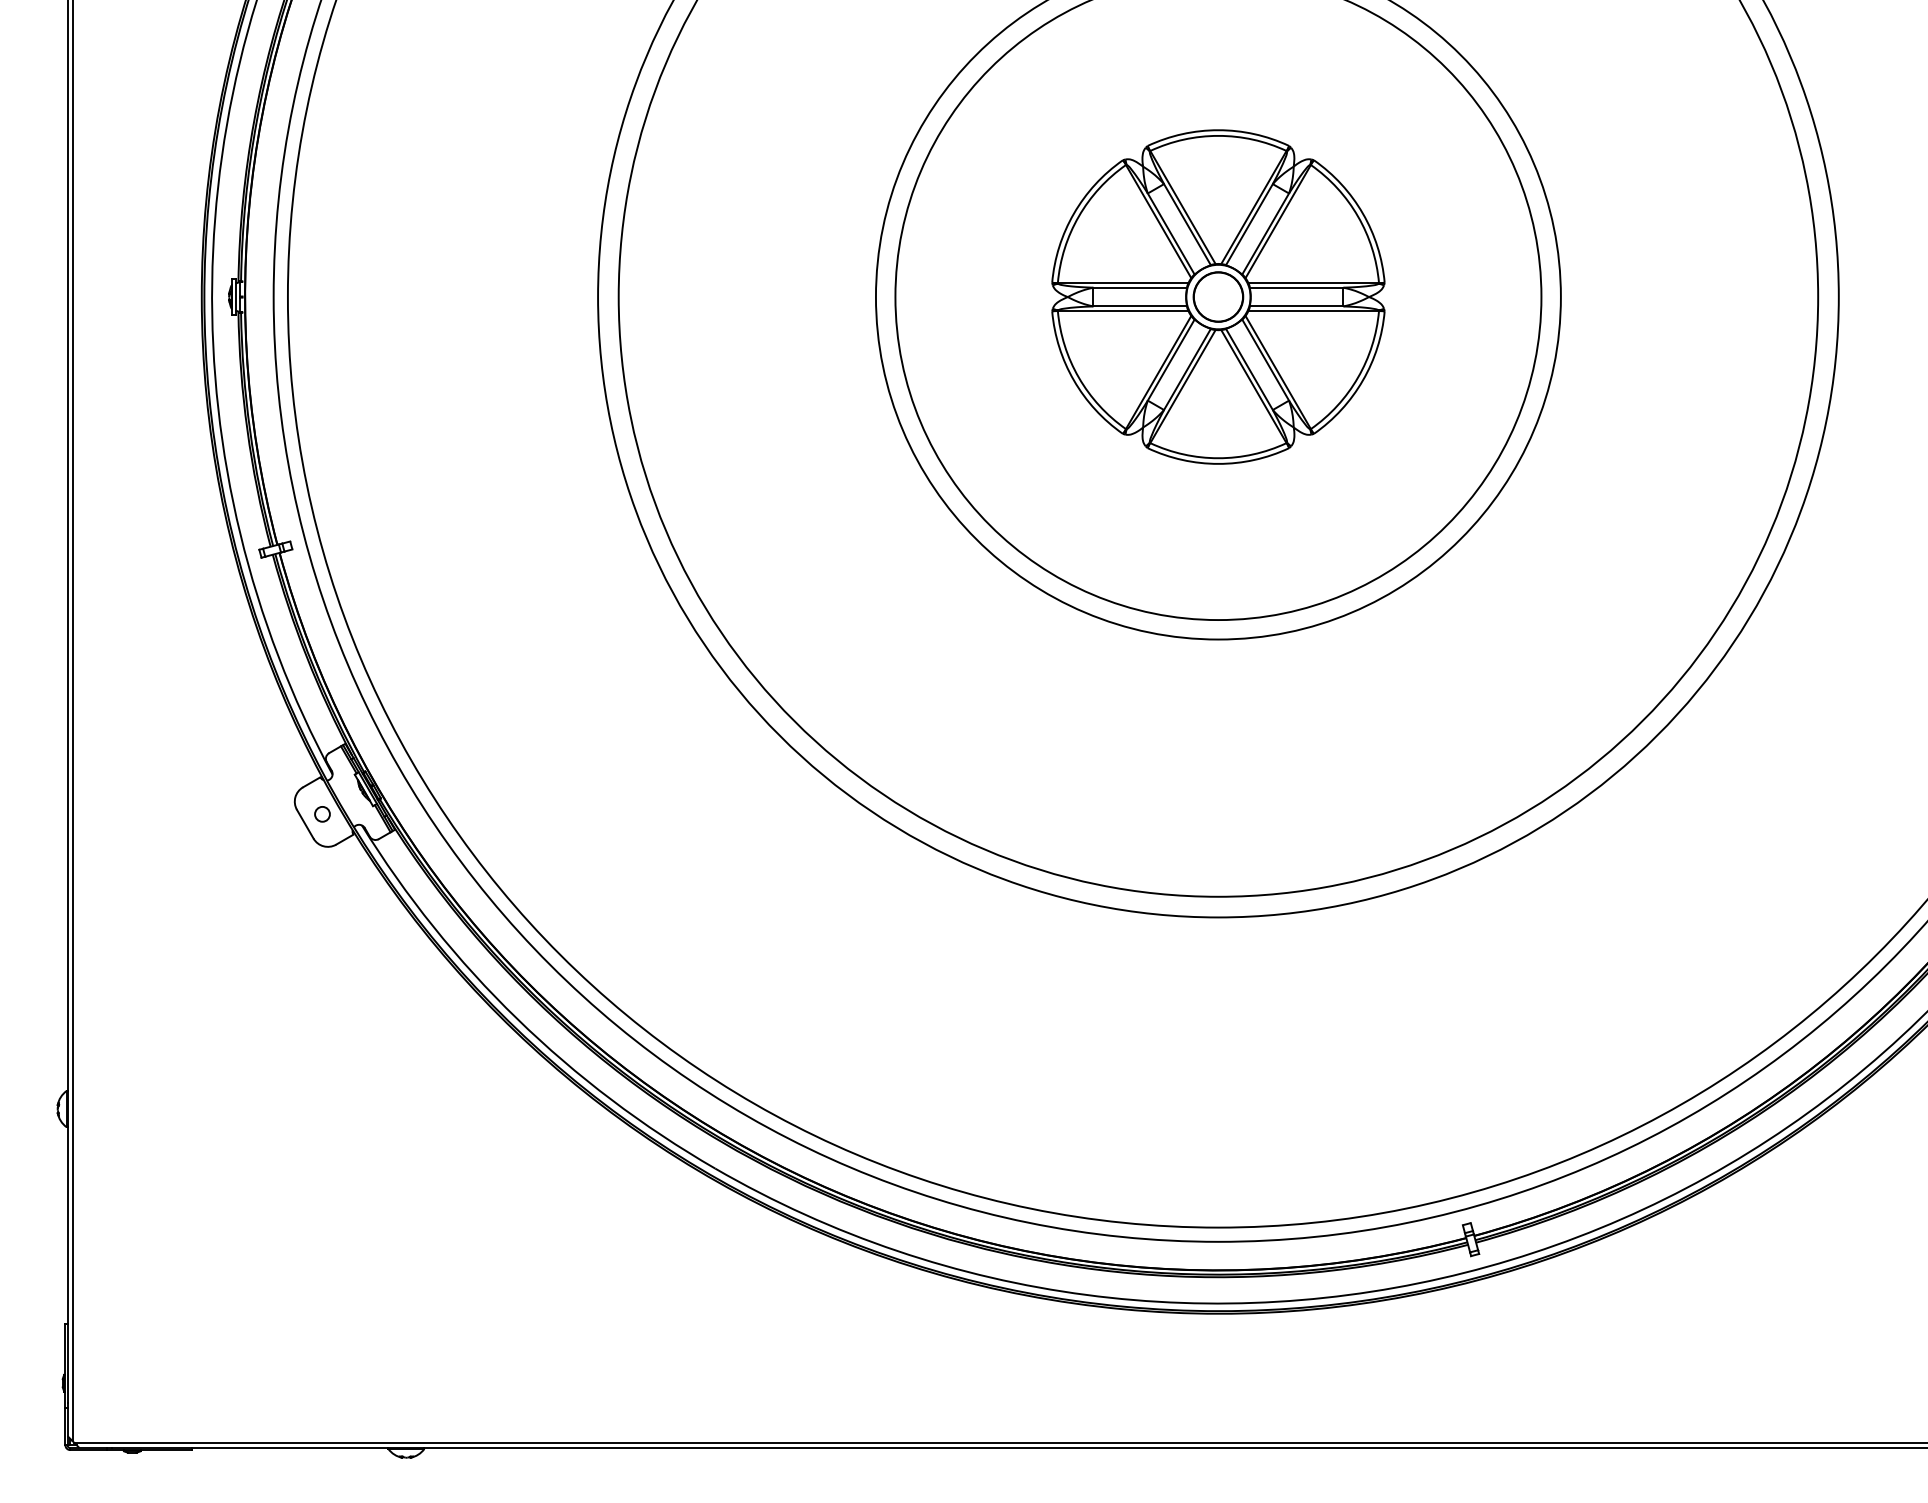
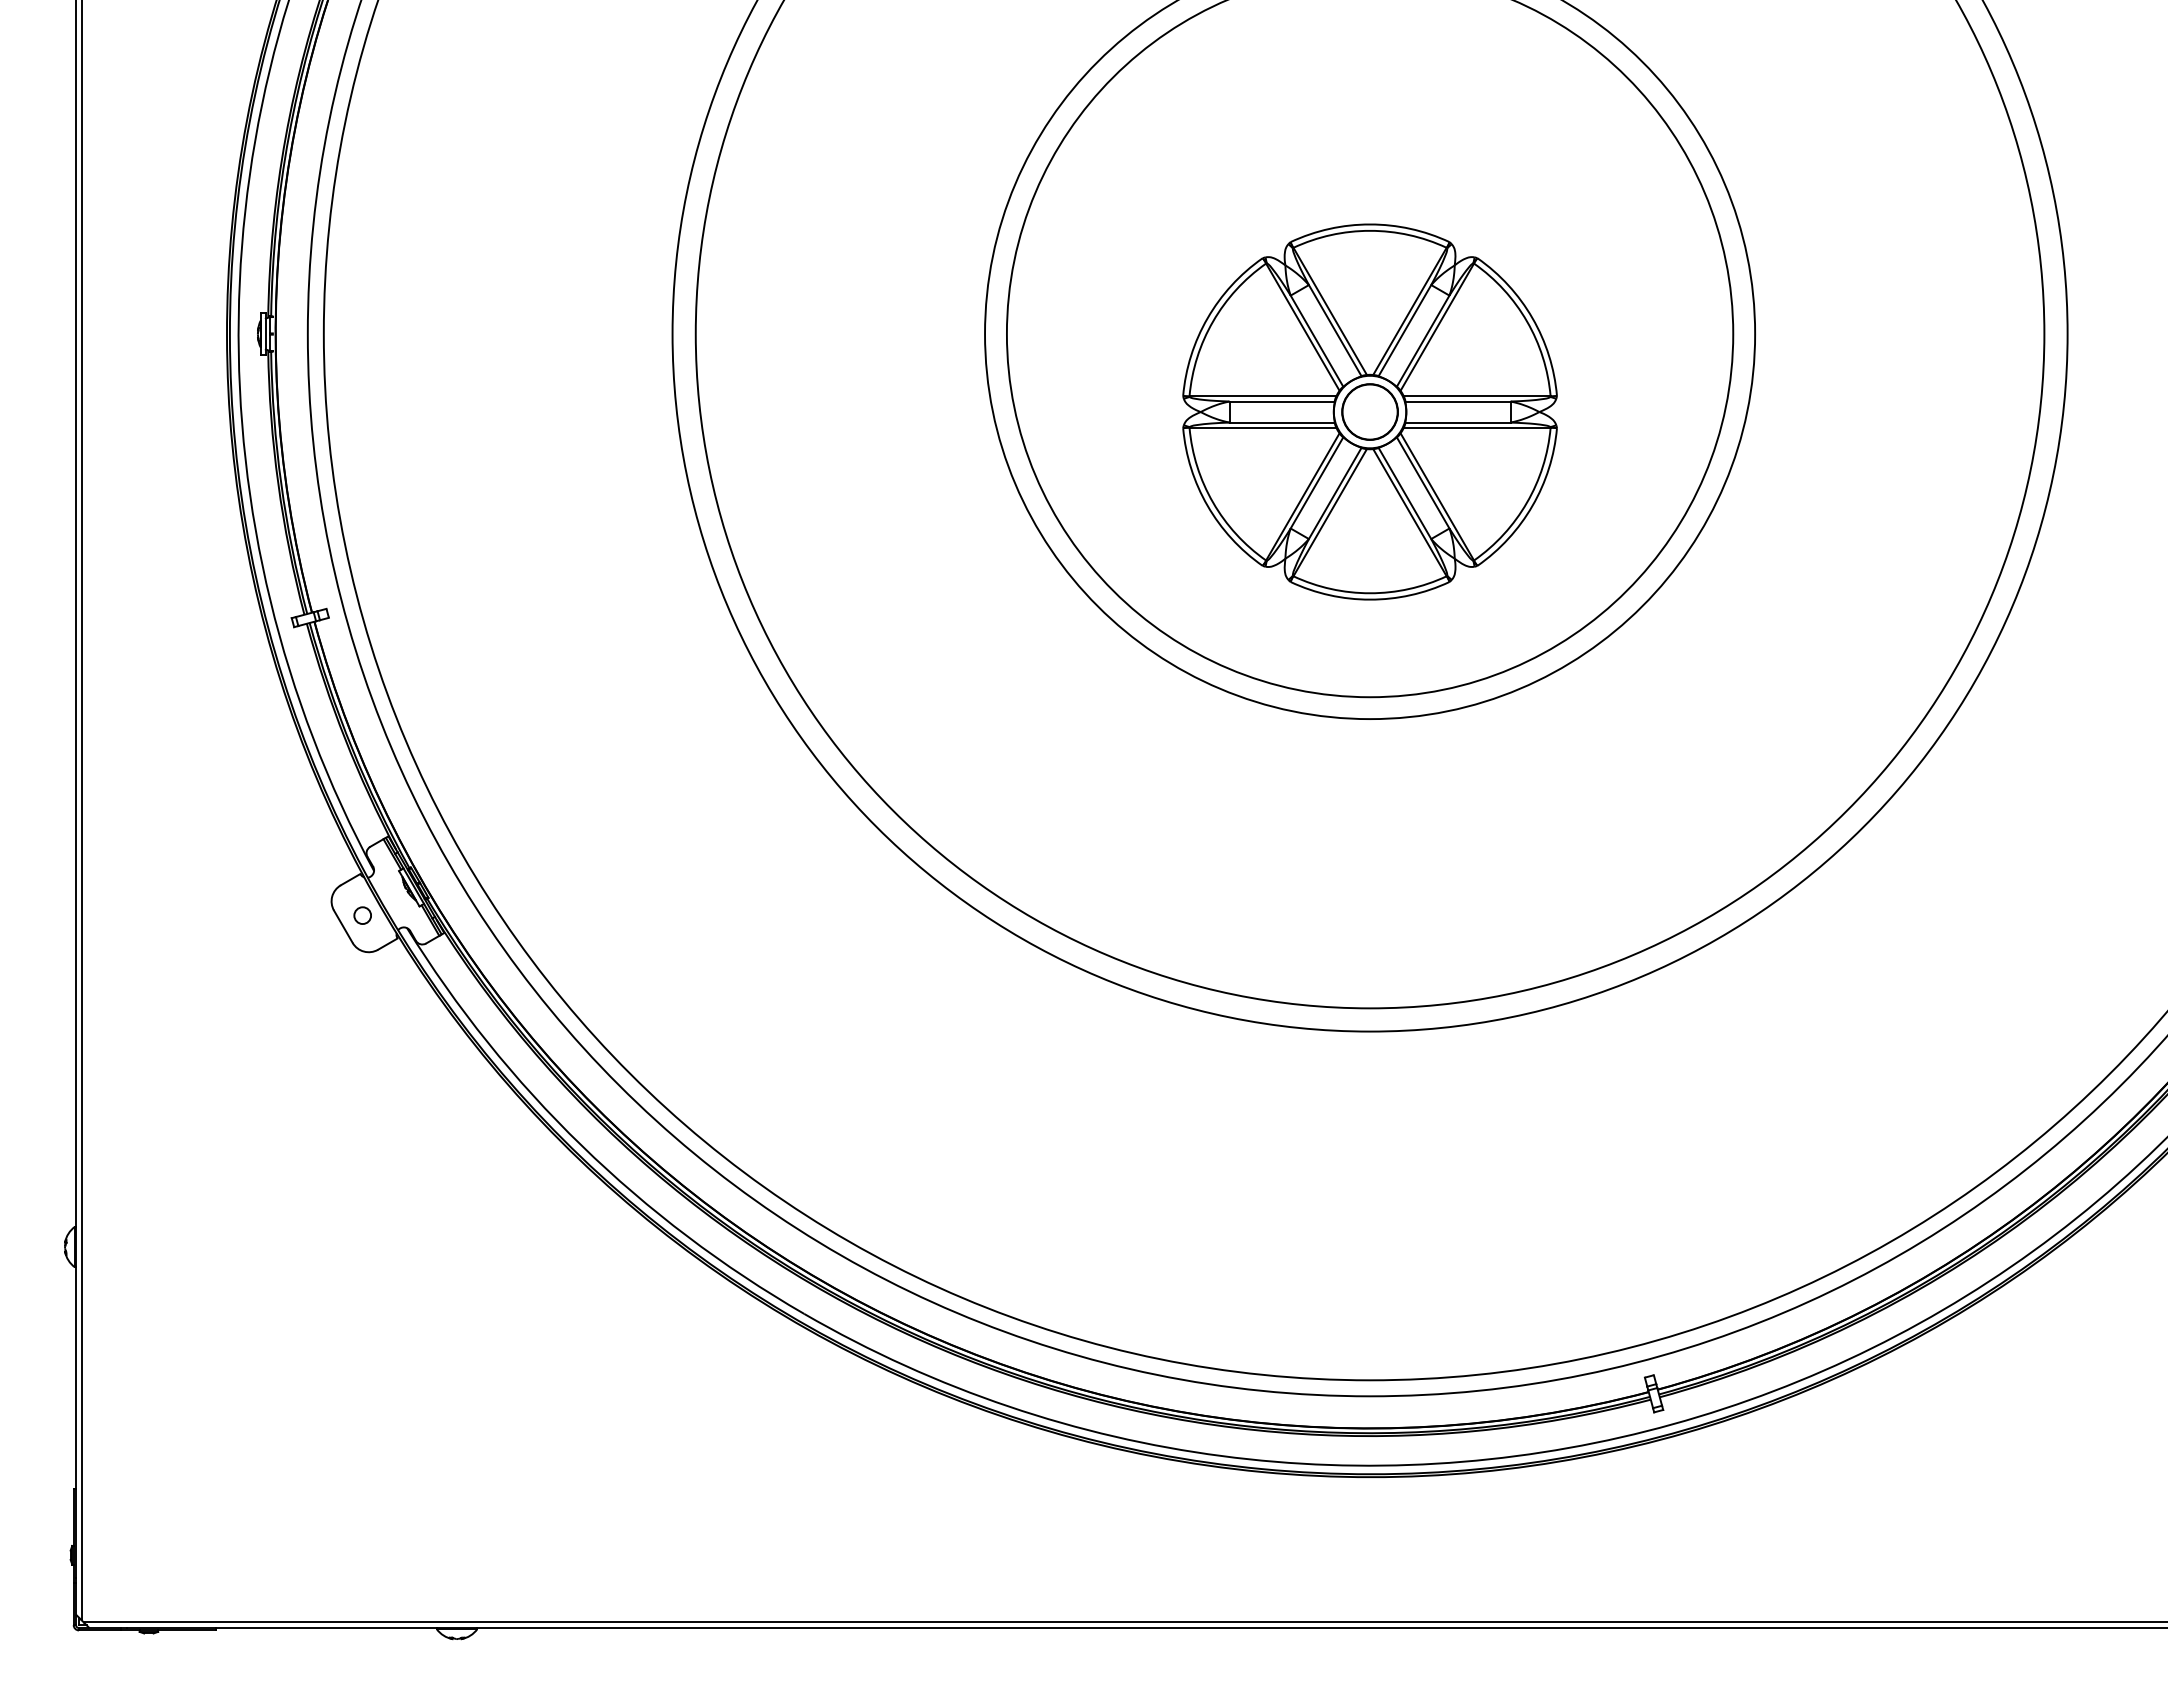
part: (1217, 296) -> (1369, 411), moved

